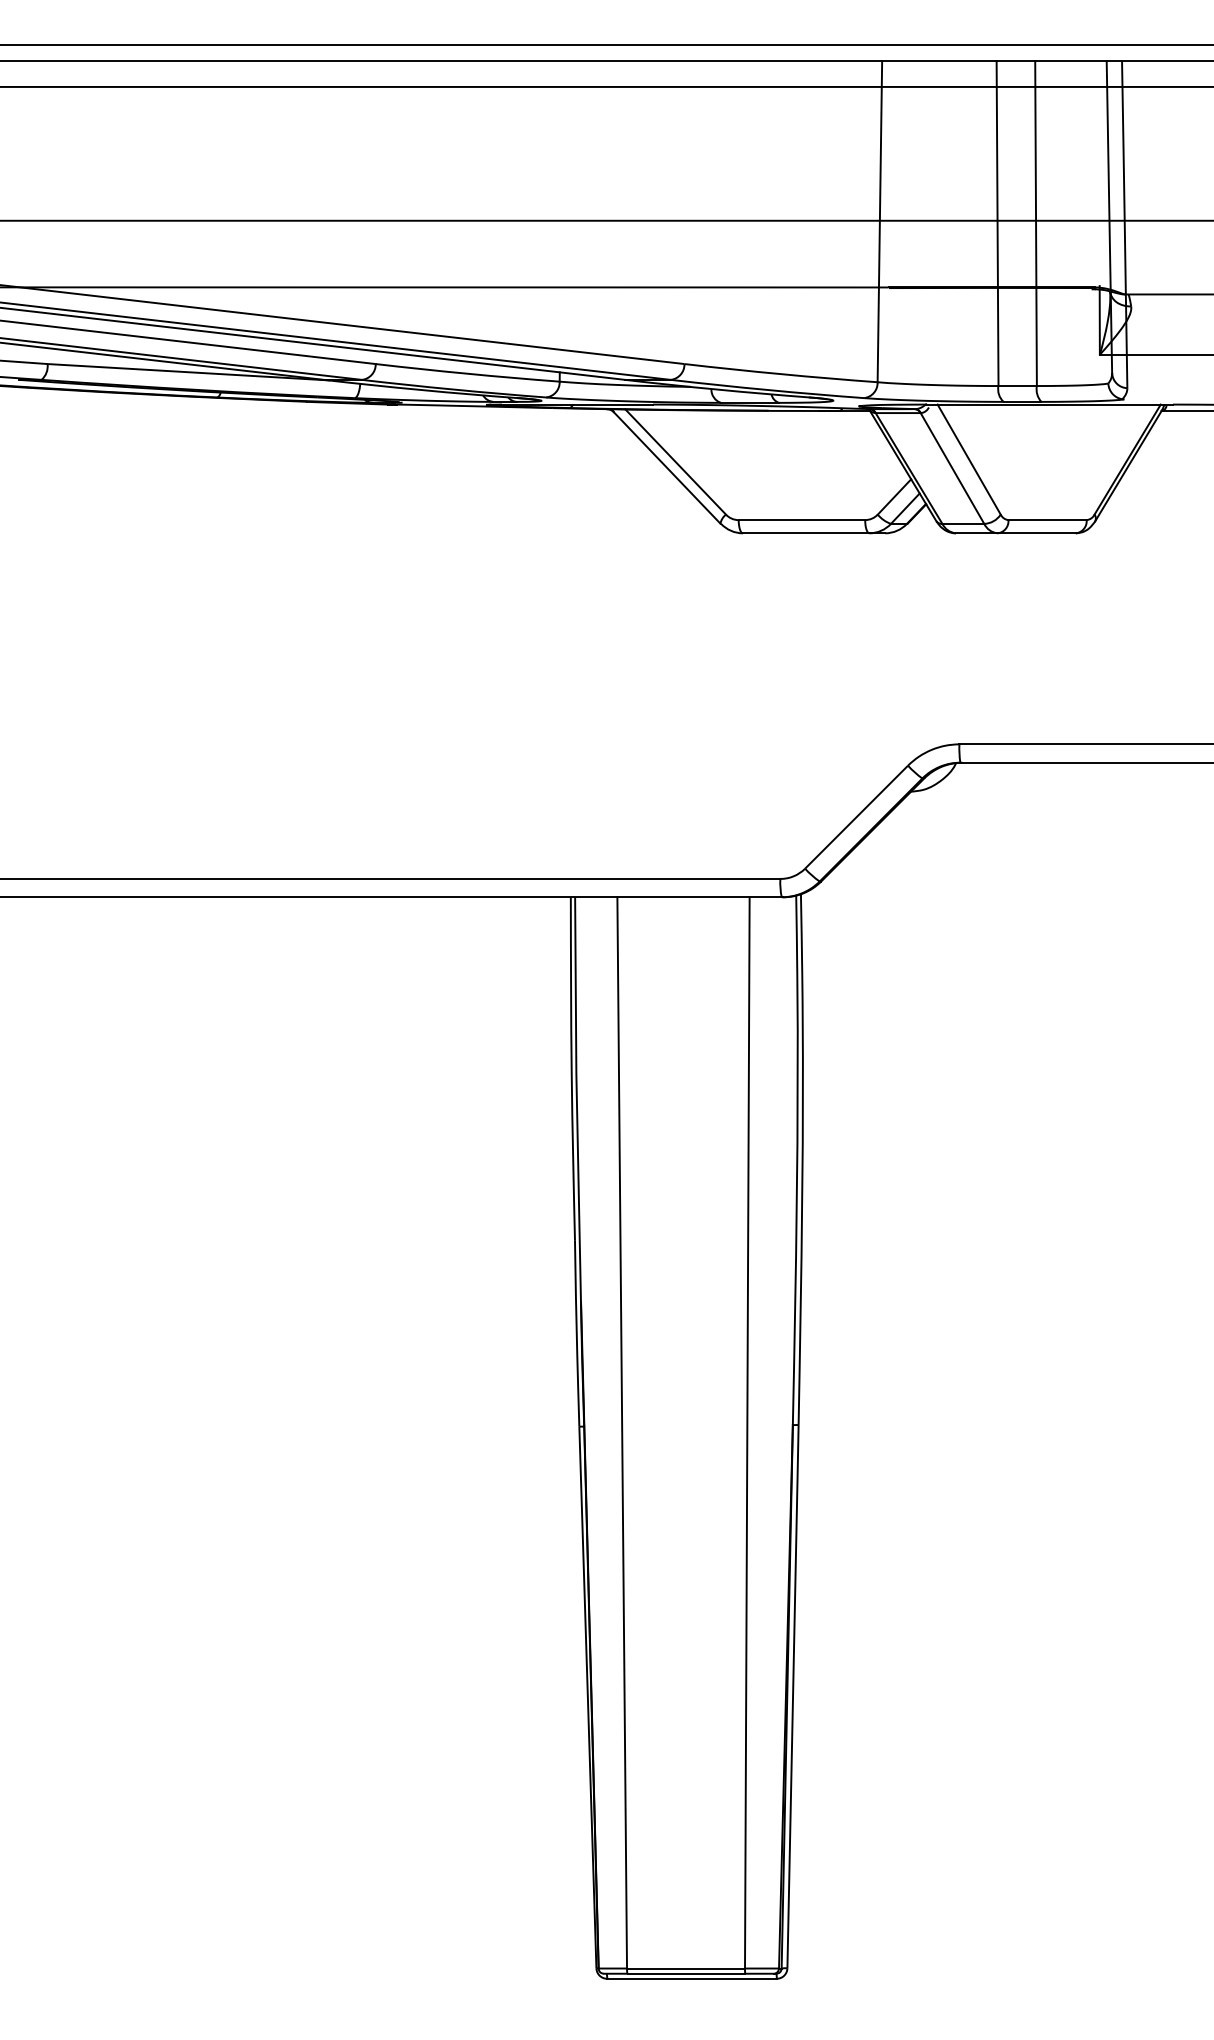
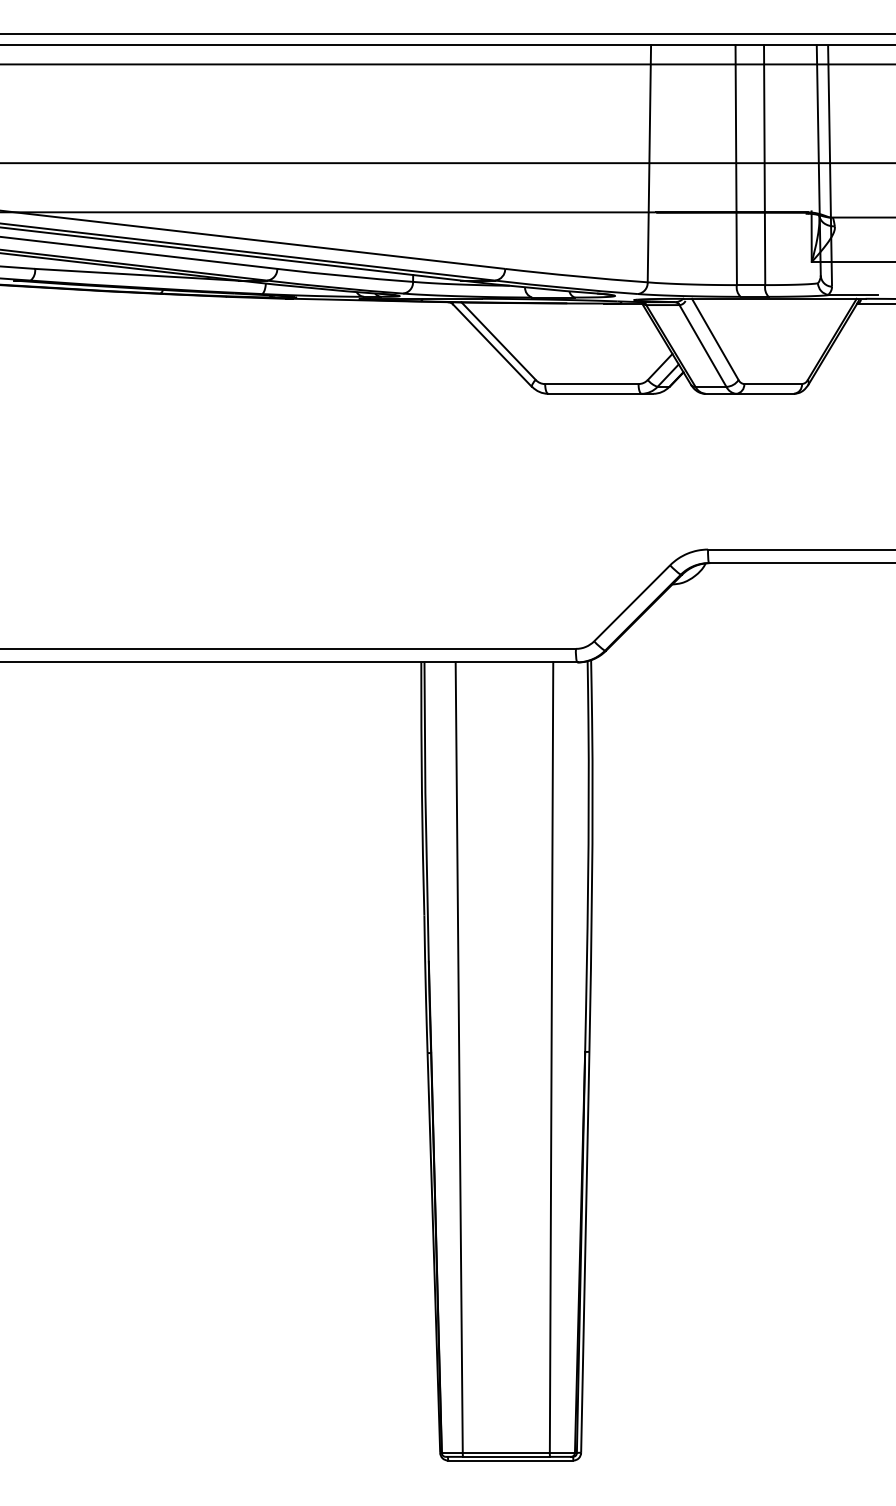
line: (1156, 399) -> (853, 295), added

